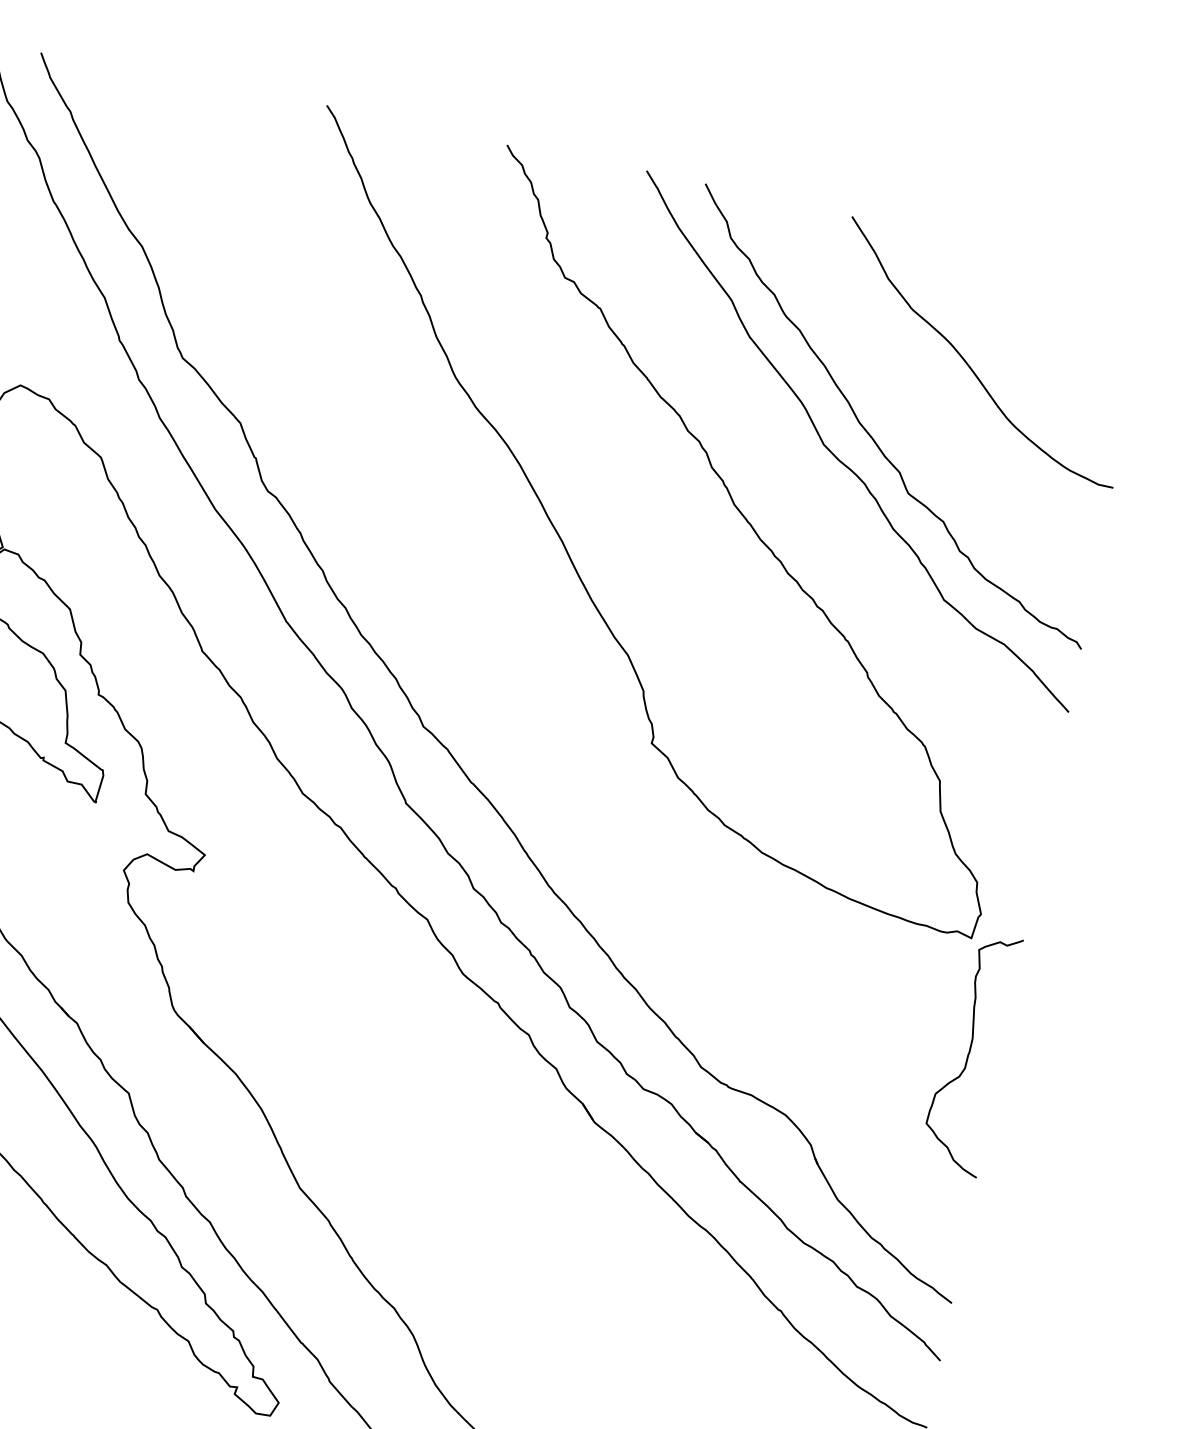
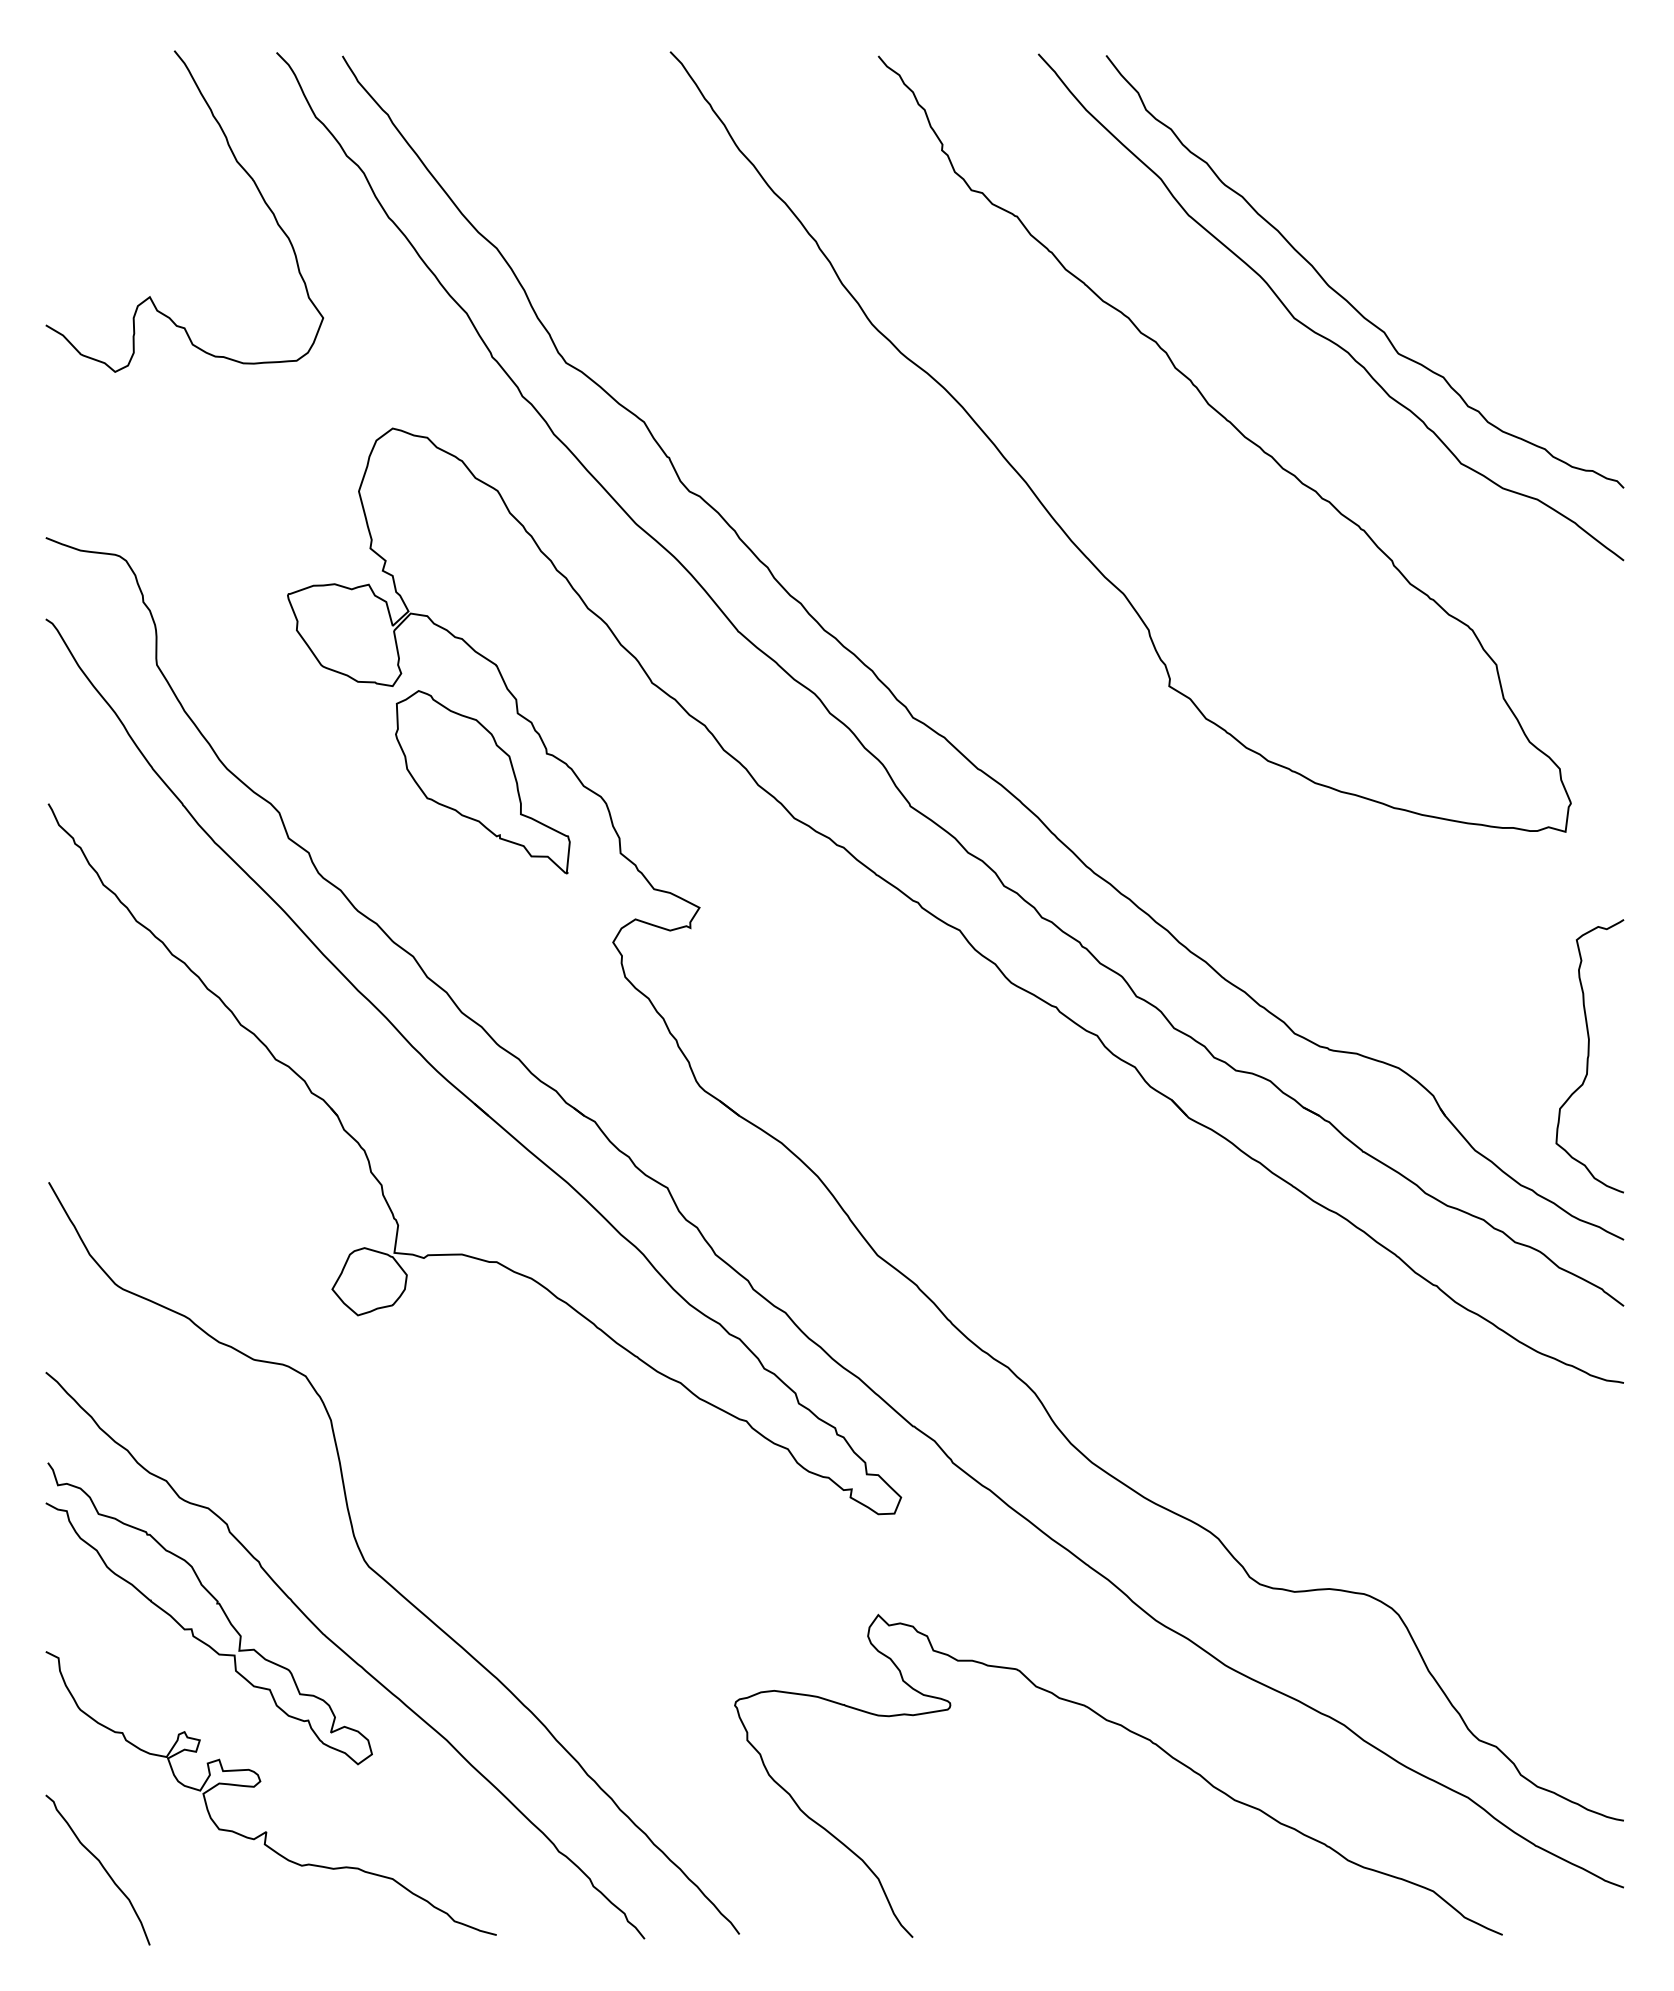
curve: (966, 362) -> (1434, 195), removed
curve: (970, 1053) -> (1589, 1056), moved

